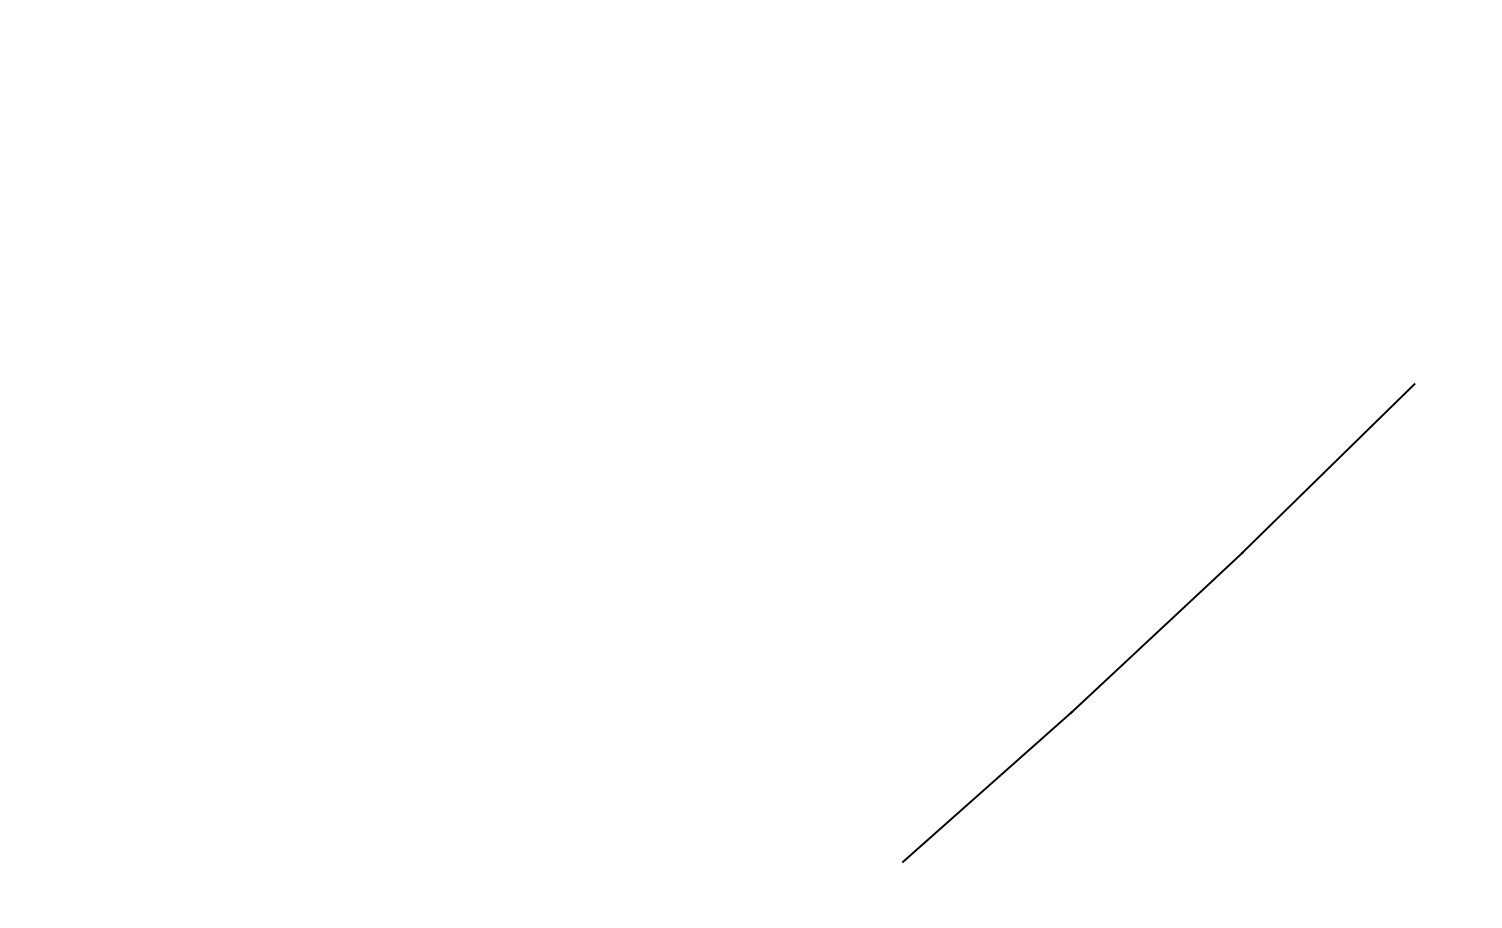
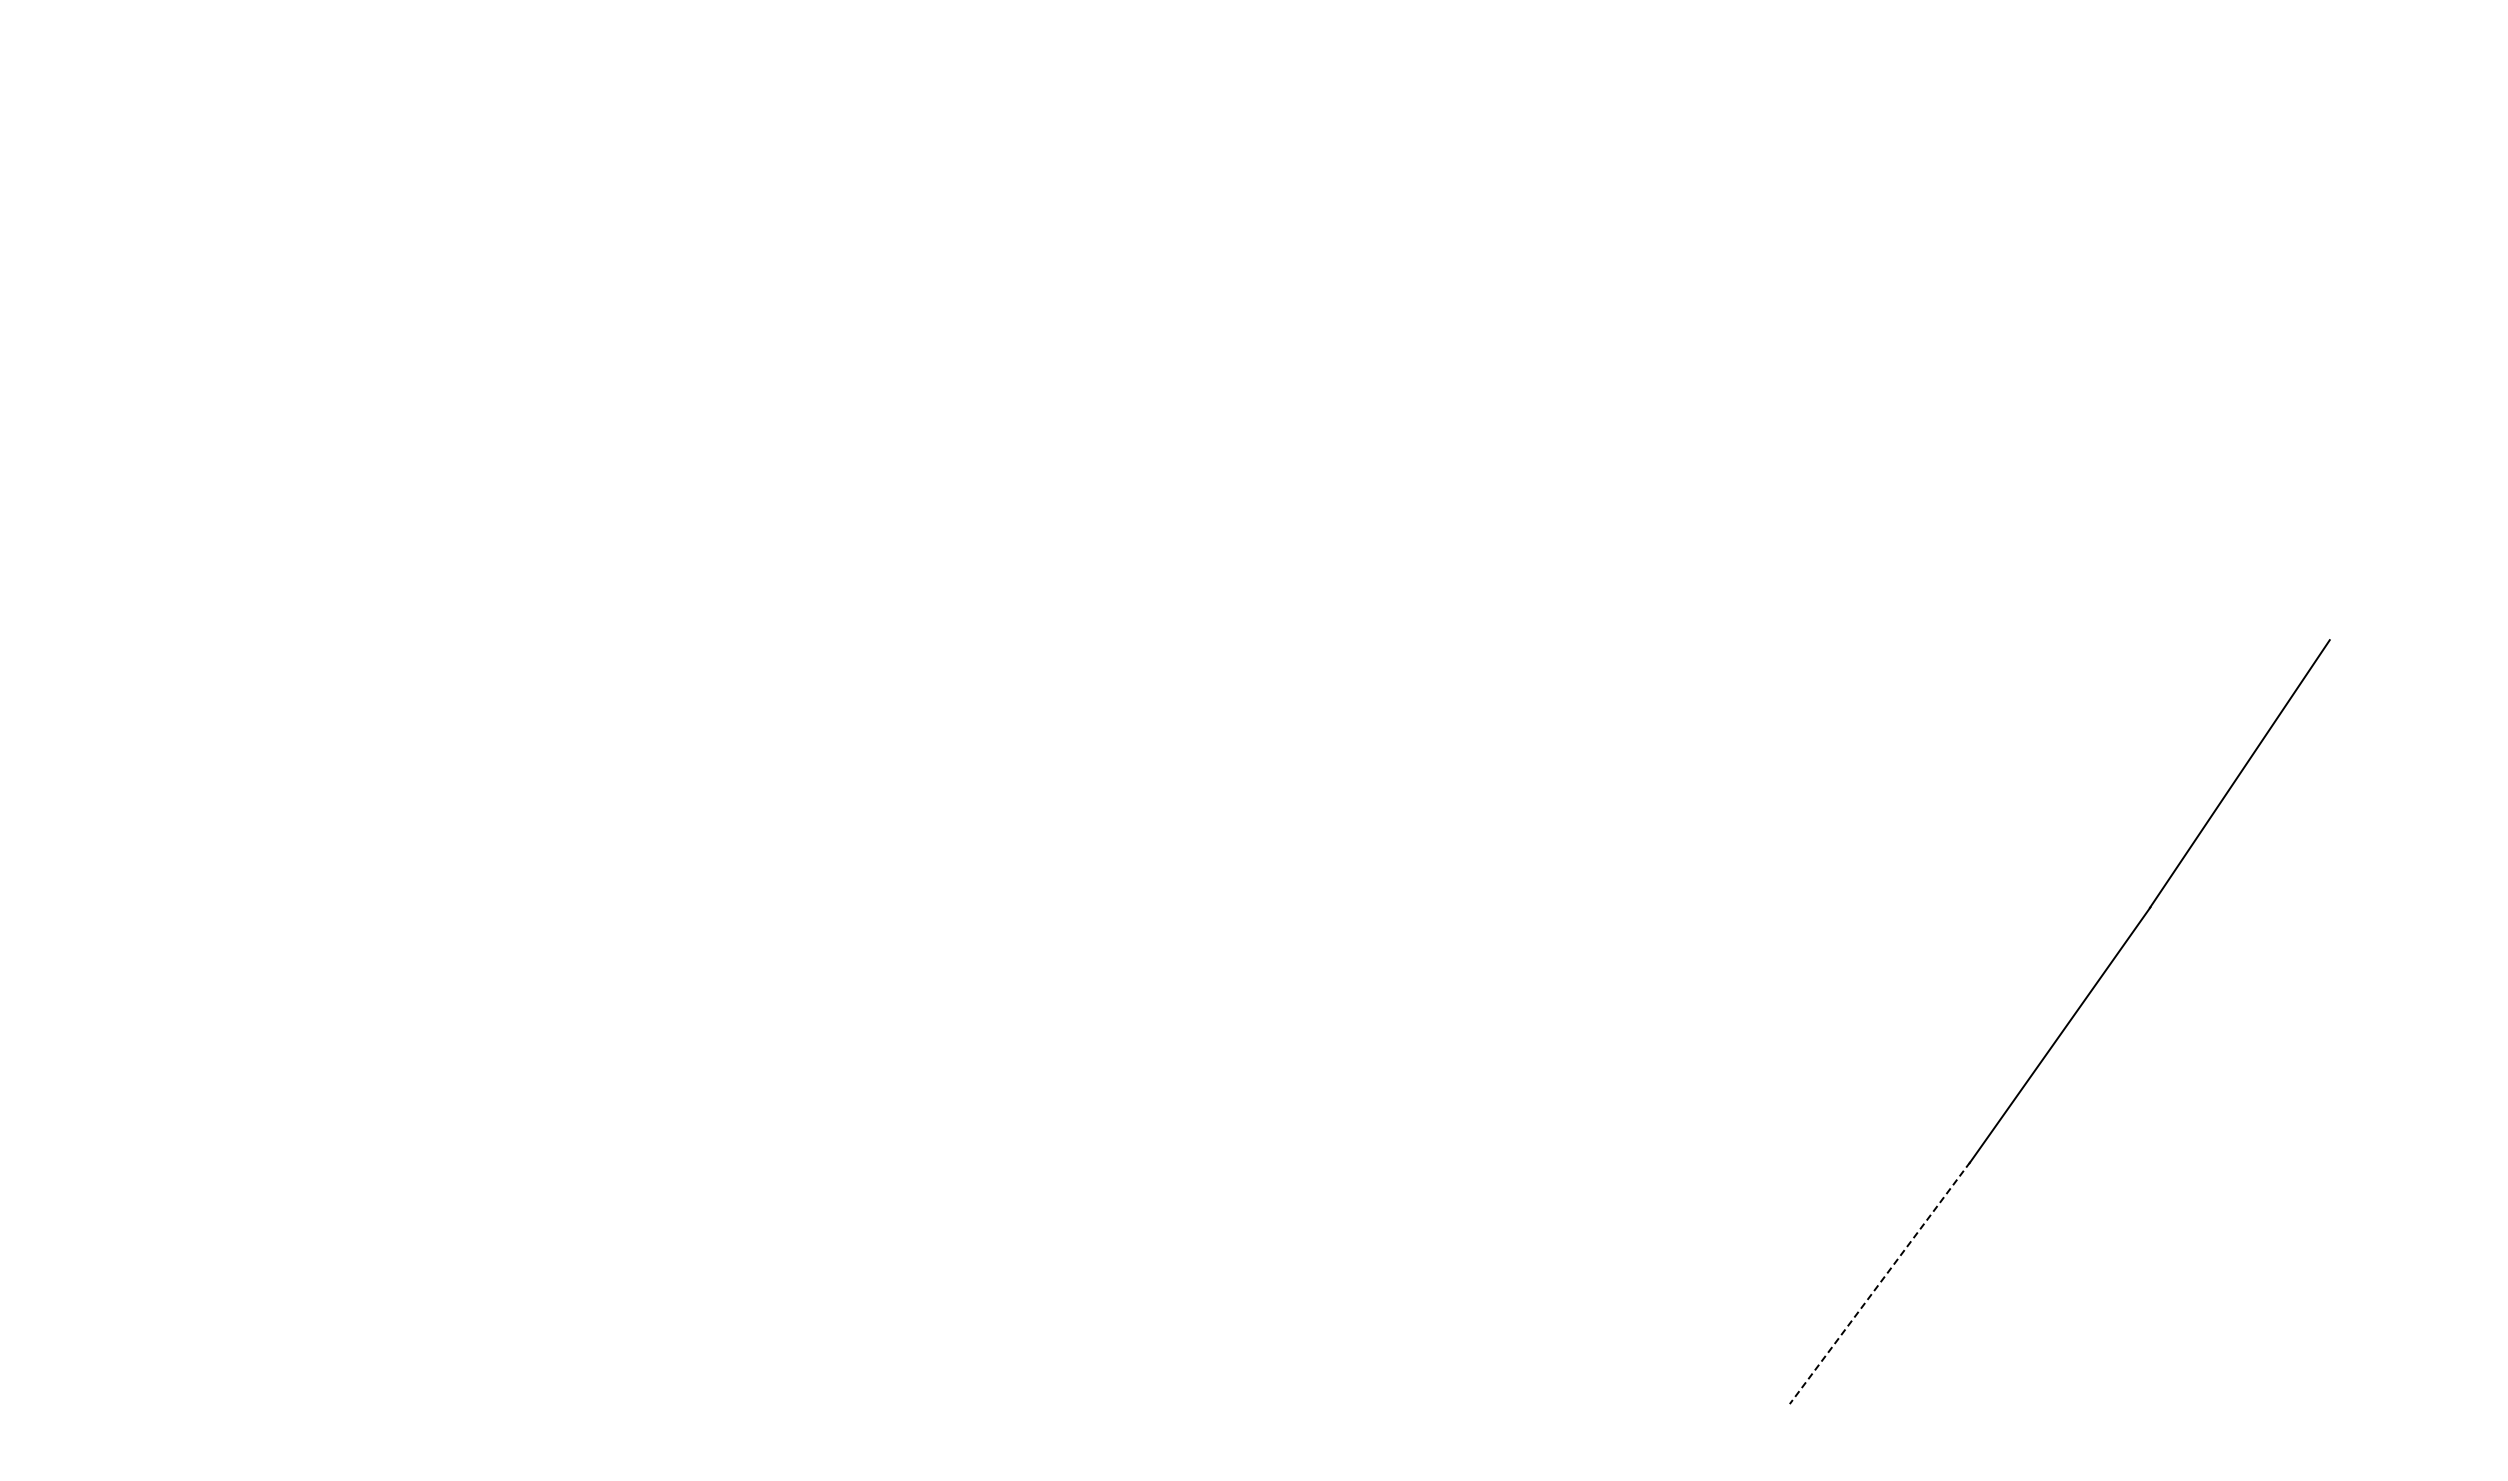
line: (987, 787) -> (1879, 1283), solid -> dashed

